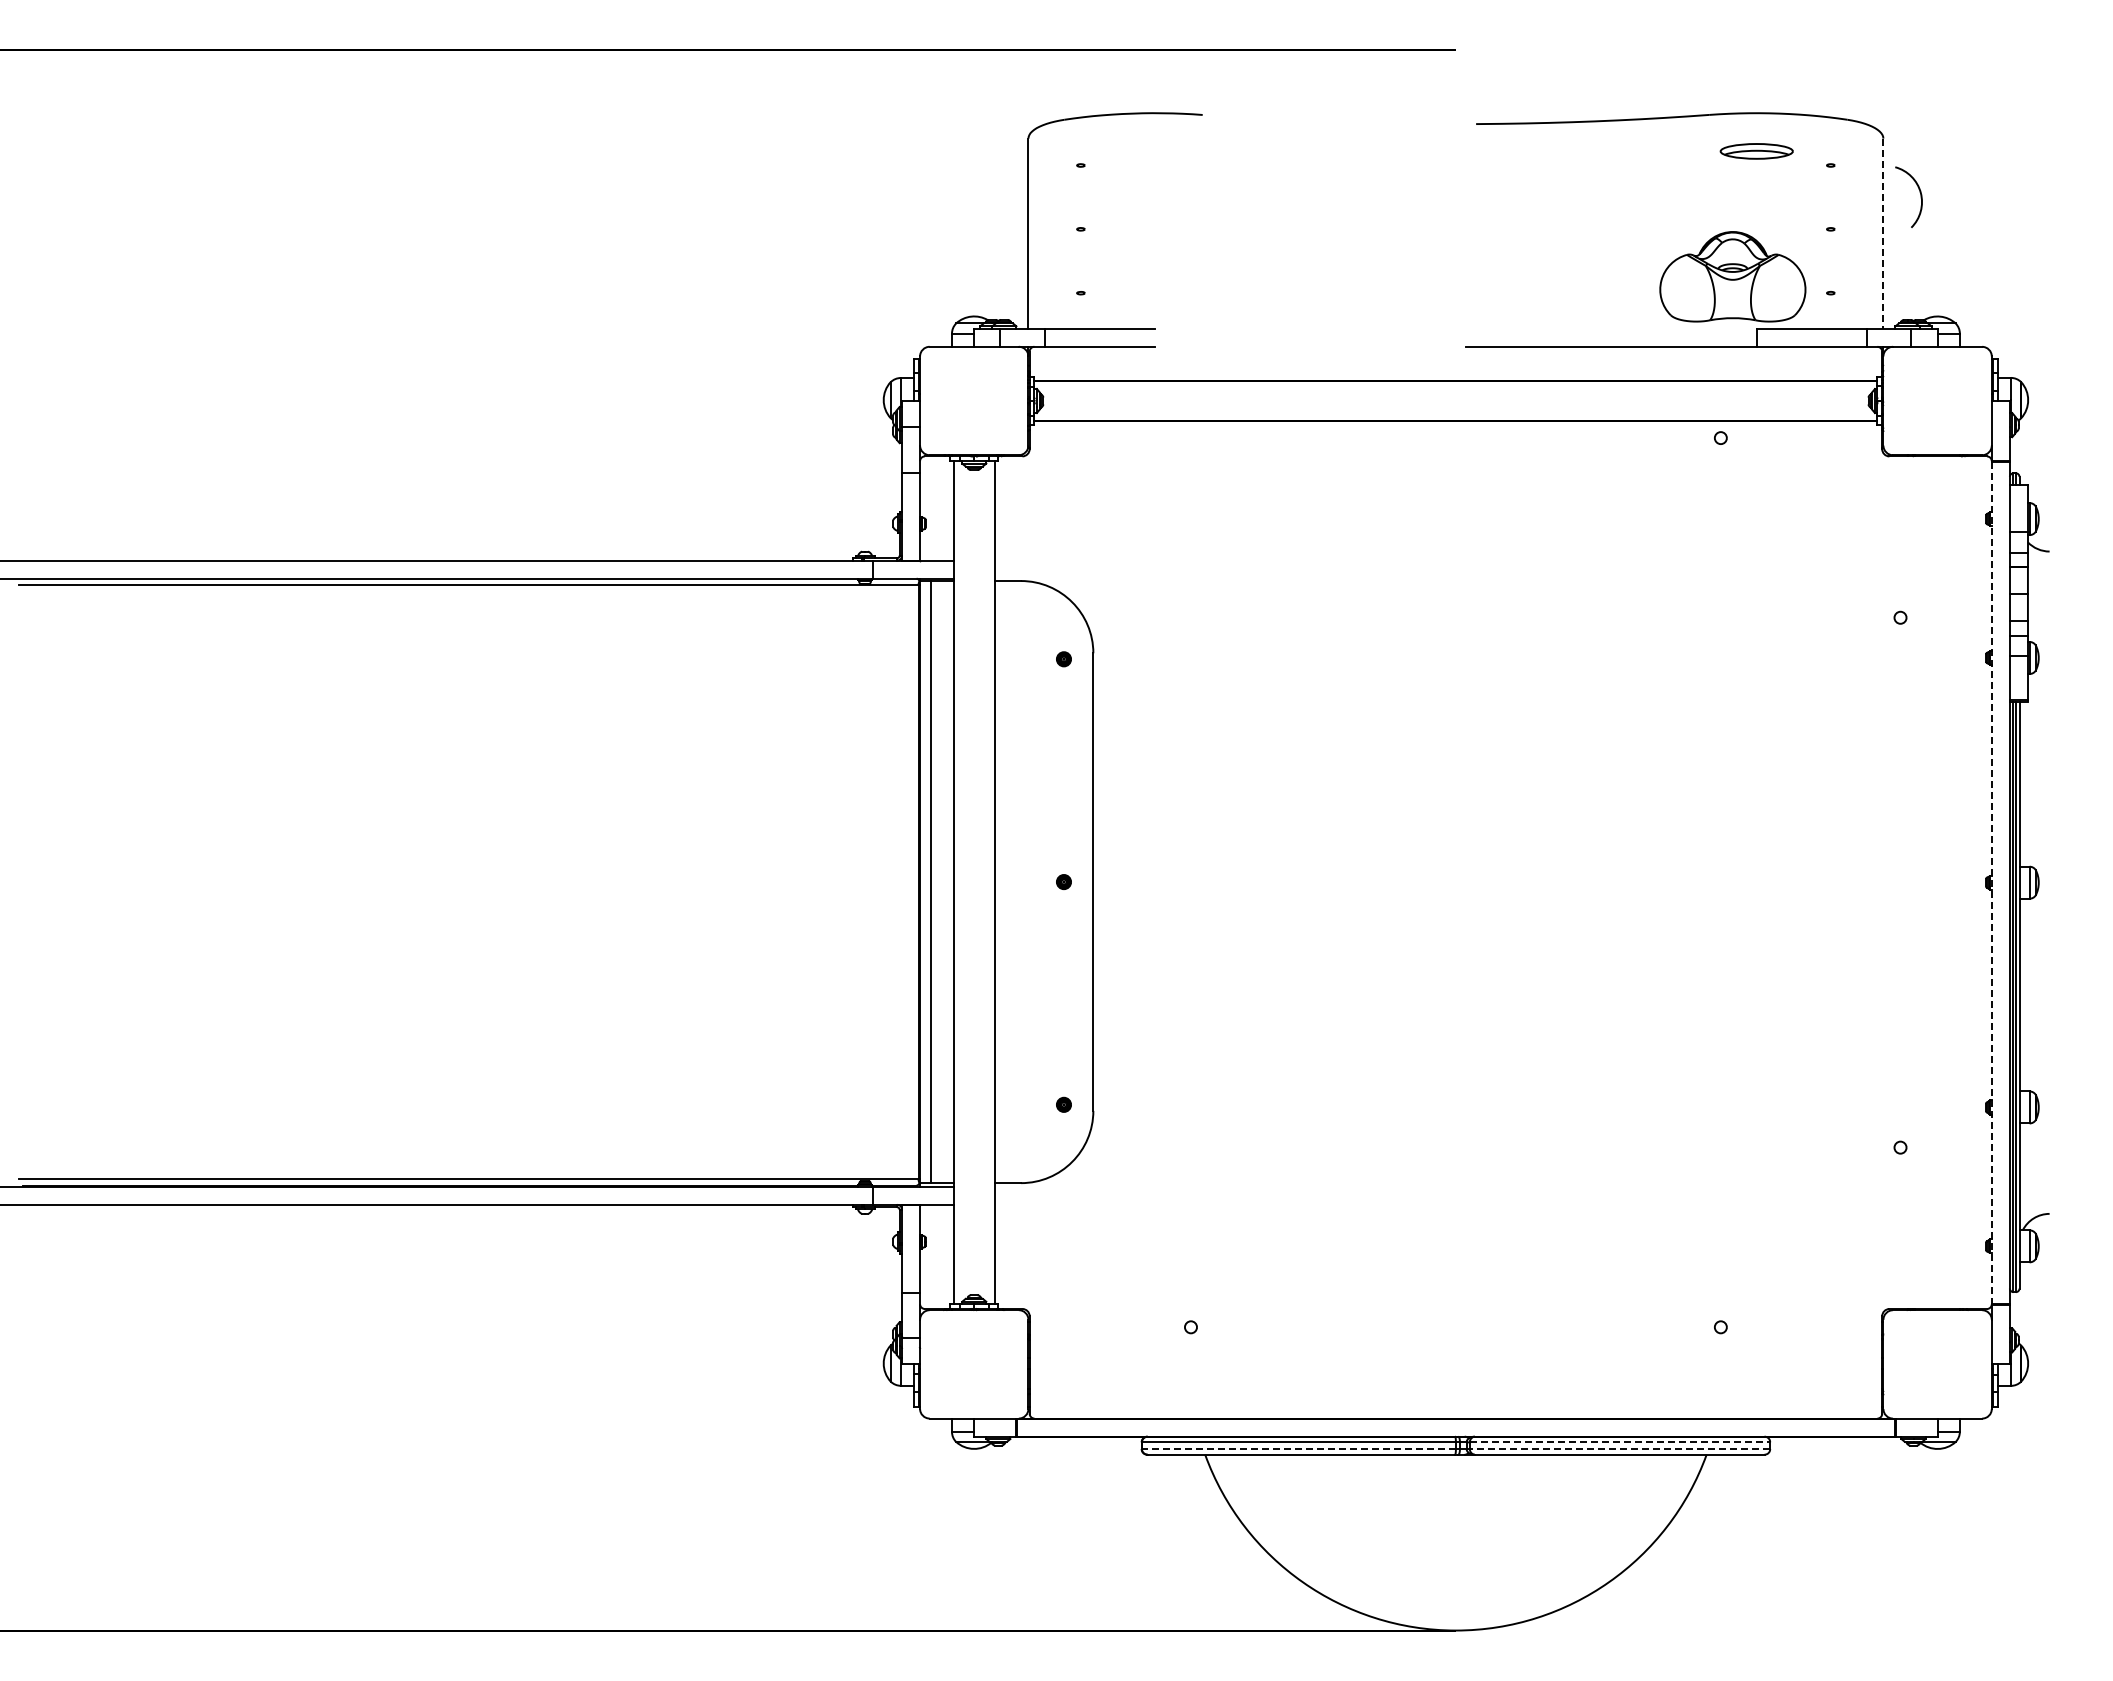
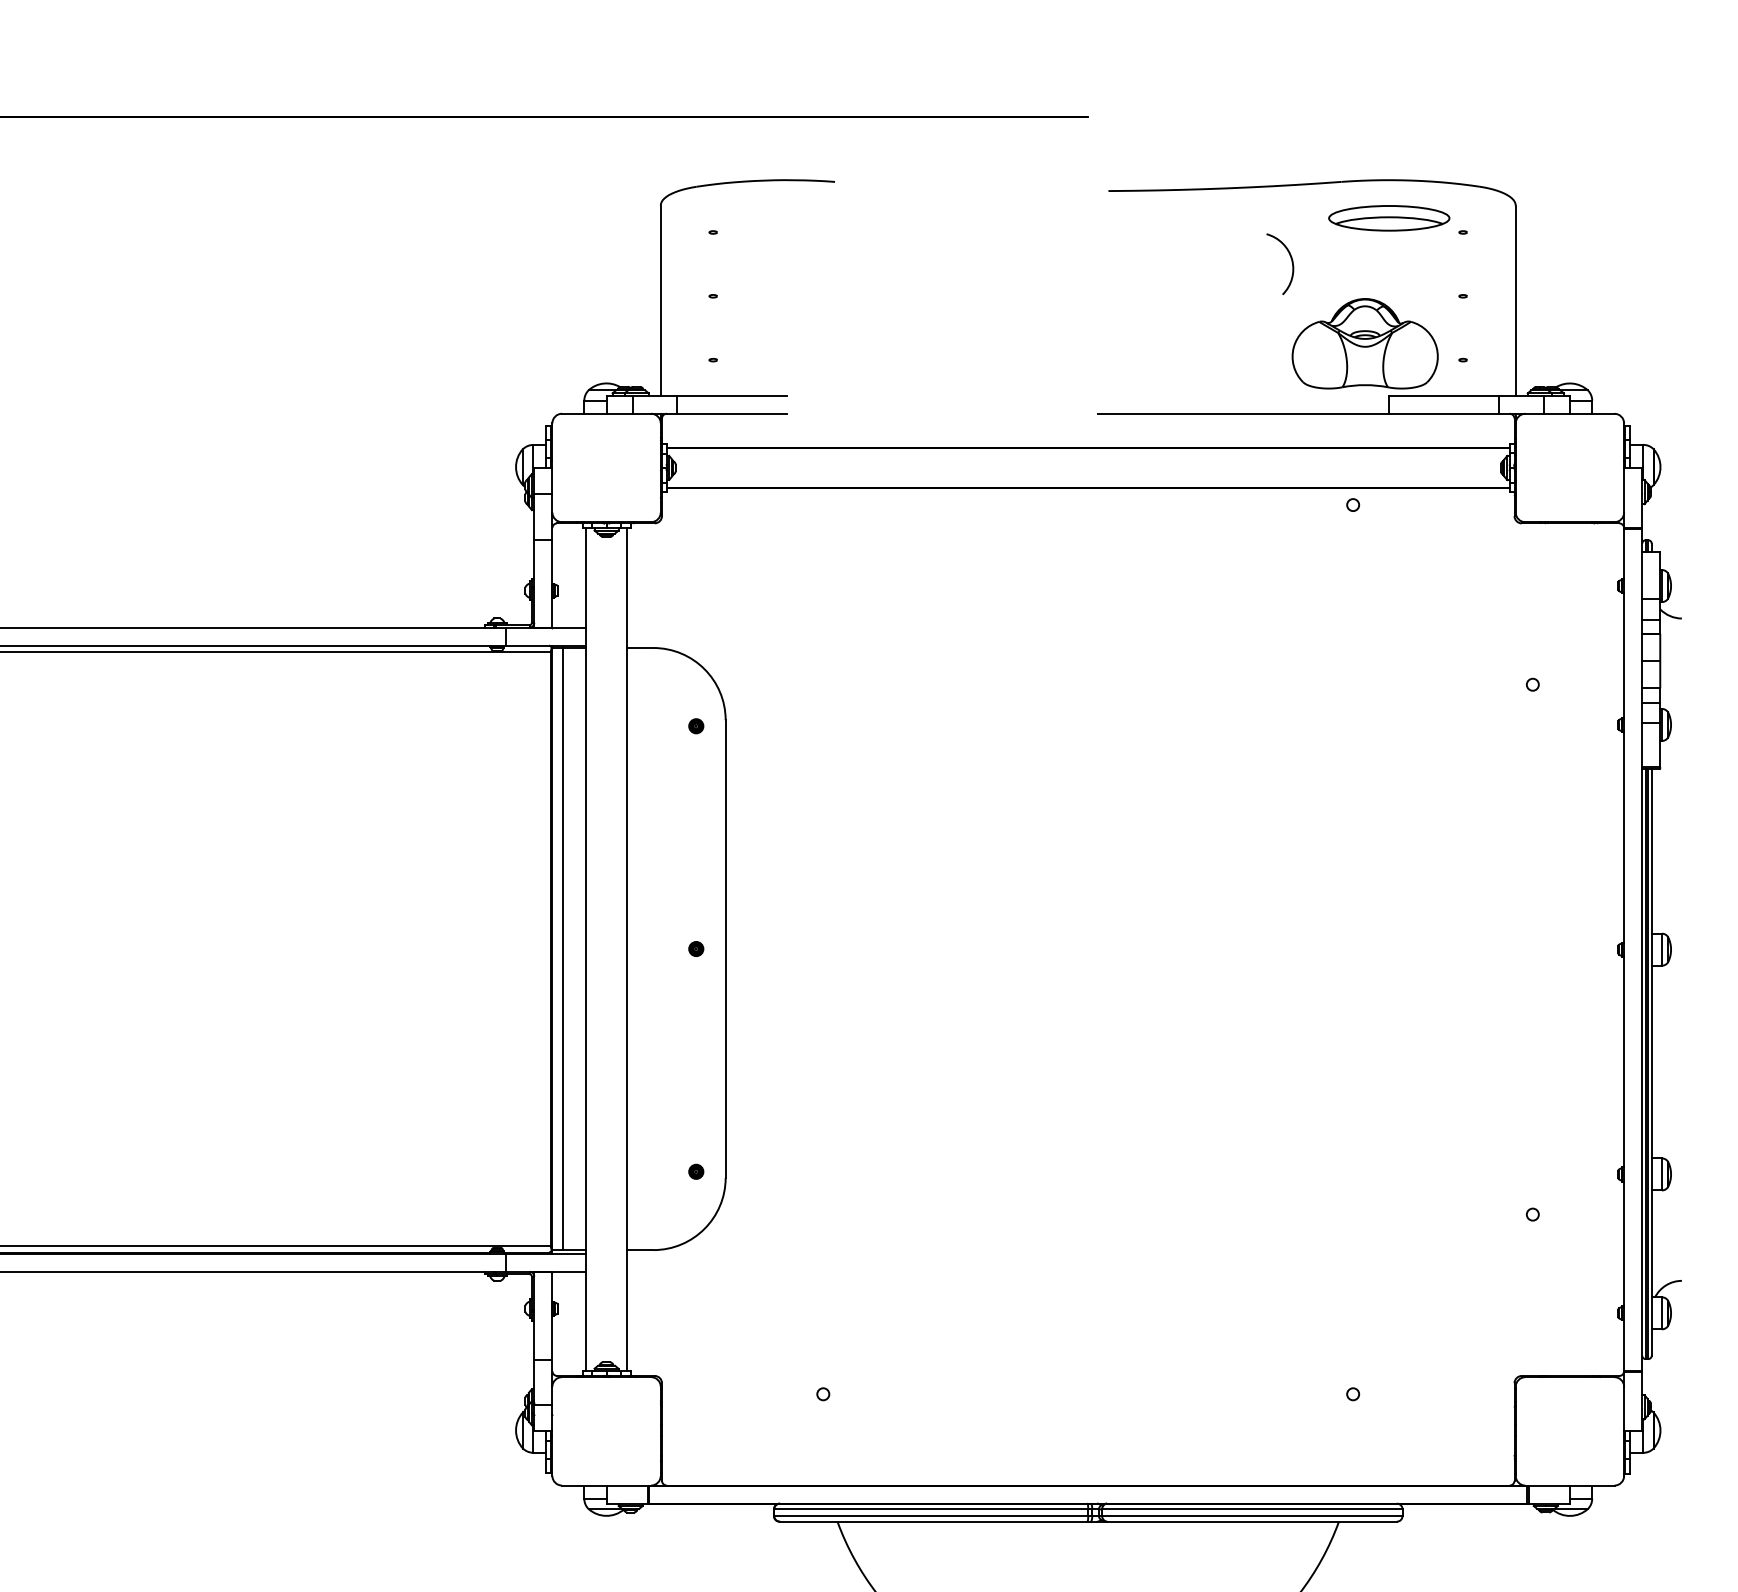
part: (1756, 151) -> (1388, 218), size x1.67
arc: (1919, 192) -> (1290, 259), moved
line: (1883, 234) -> (1515, 301), dashed -> solid
line: (1991, 883) -> (1623, 950), dashed -> solid
line: (1620, 1442) -> (1252, 1509), dashed -> solid
line: (1298, 1449) -> (930, 1516), dashed -> solid
line: (1619, 1449) -> (1251, 1516), dashed -> solid

